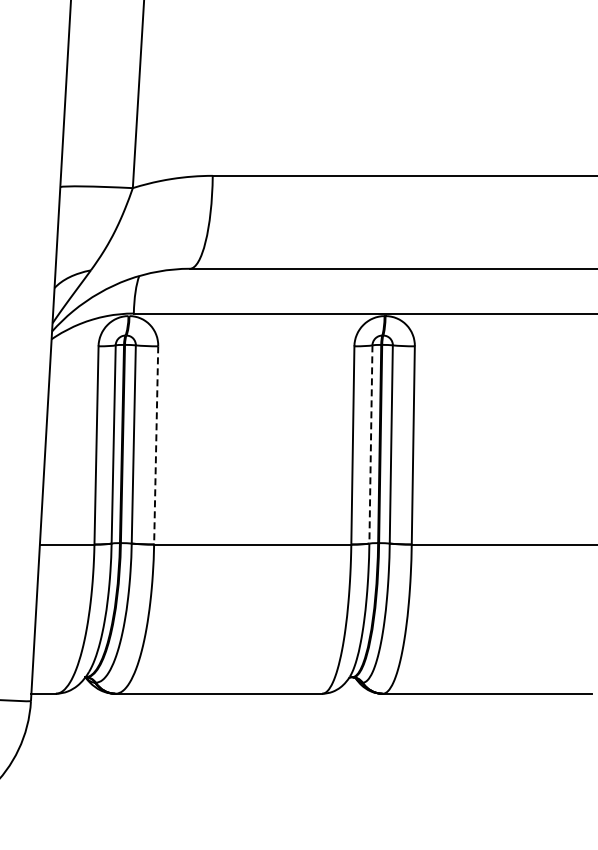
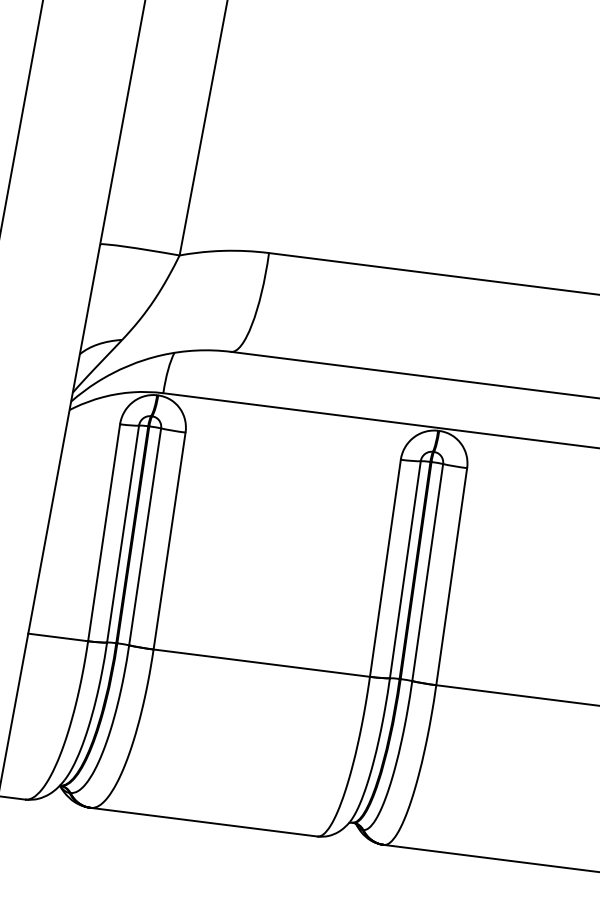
line: (370, 444) -> (404, 569), dashed -> solid
line: (156, 445) -> (169, 541), dashed -> solid

